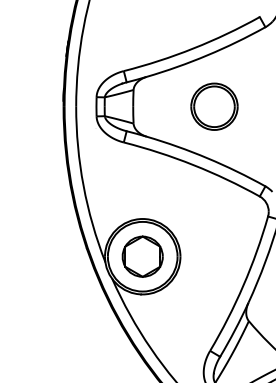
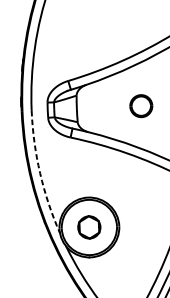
part: (214, 106) -> (141, 106), size x0.6
arc: (83, 185) -> (40, 172), solid -> dashed
part: (142, 256) -> (89, 227), size x0.7

